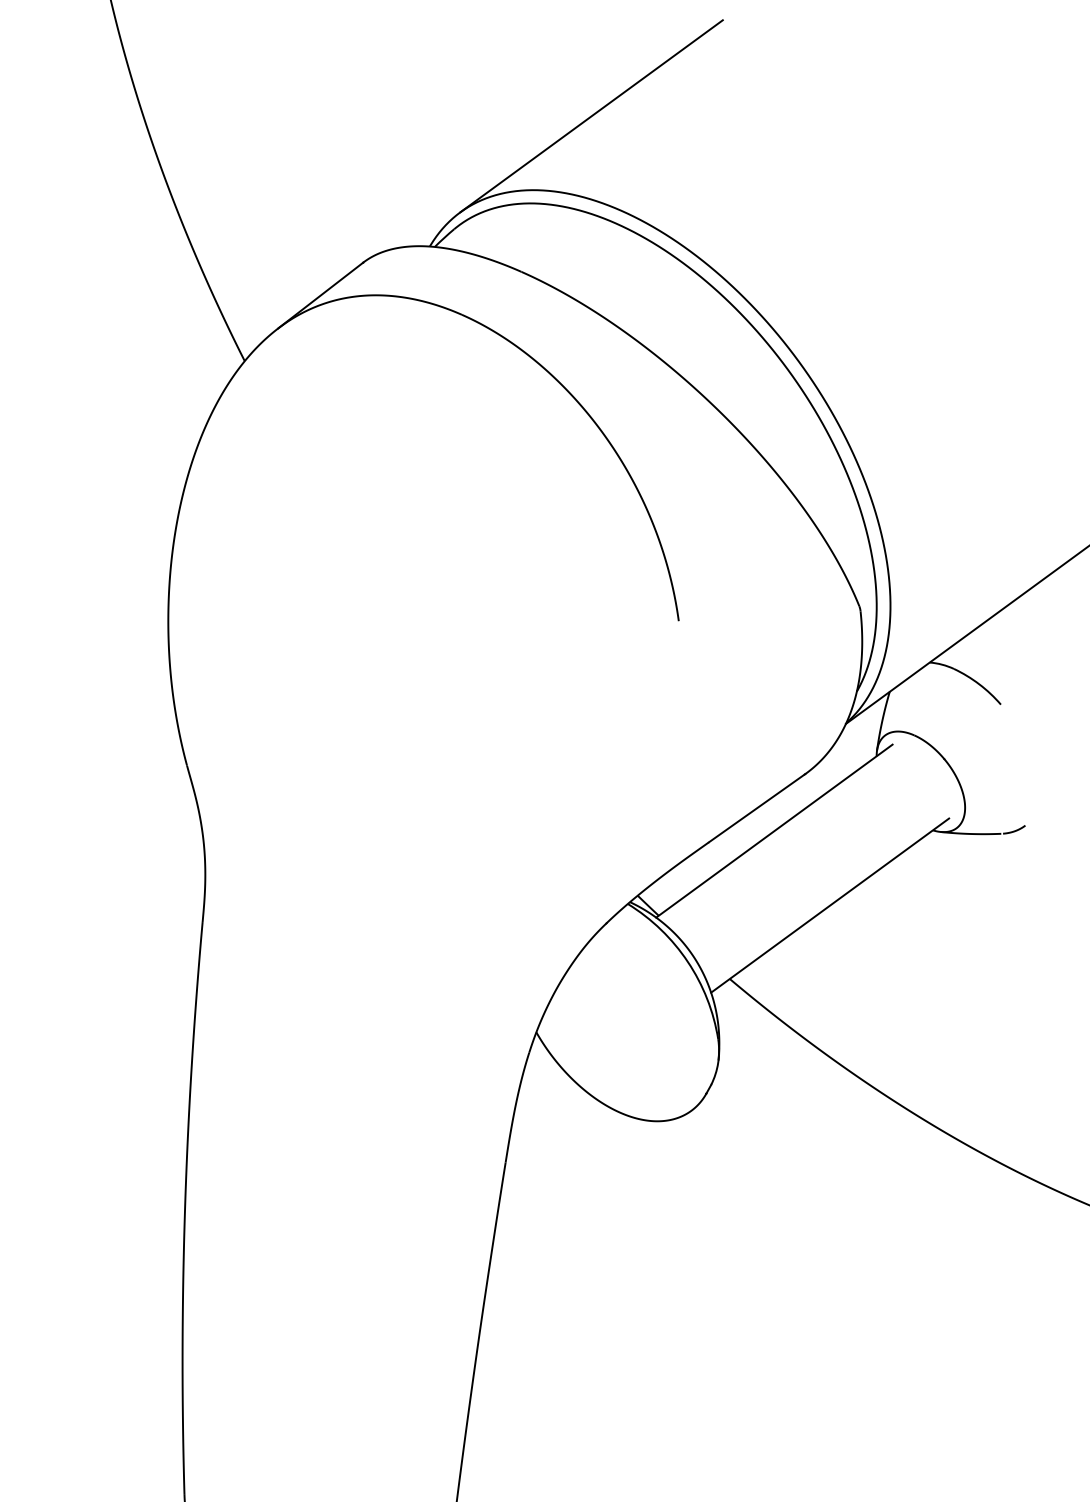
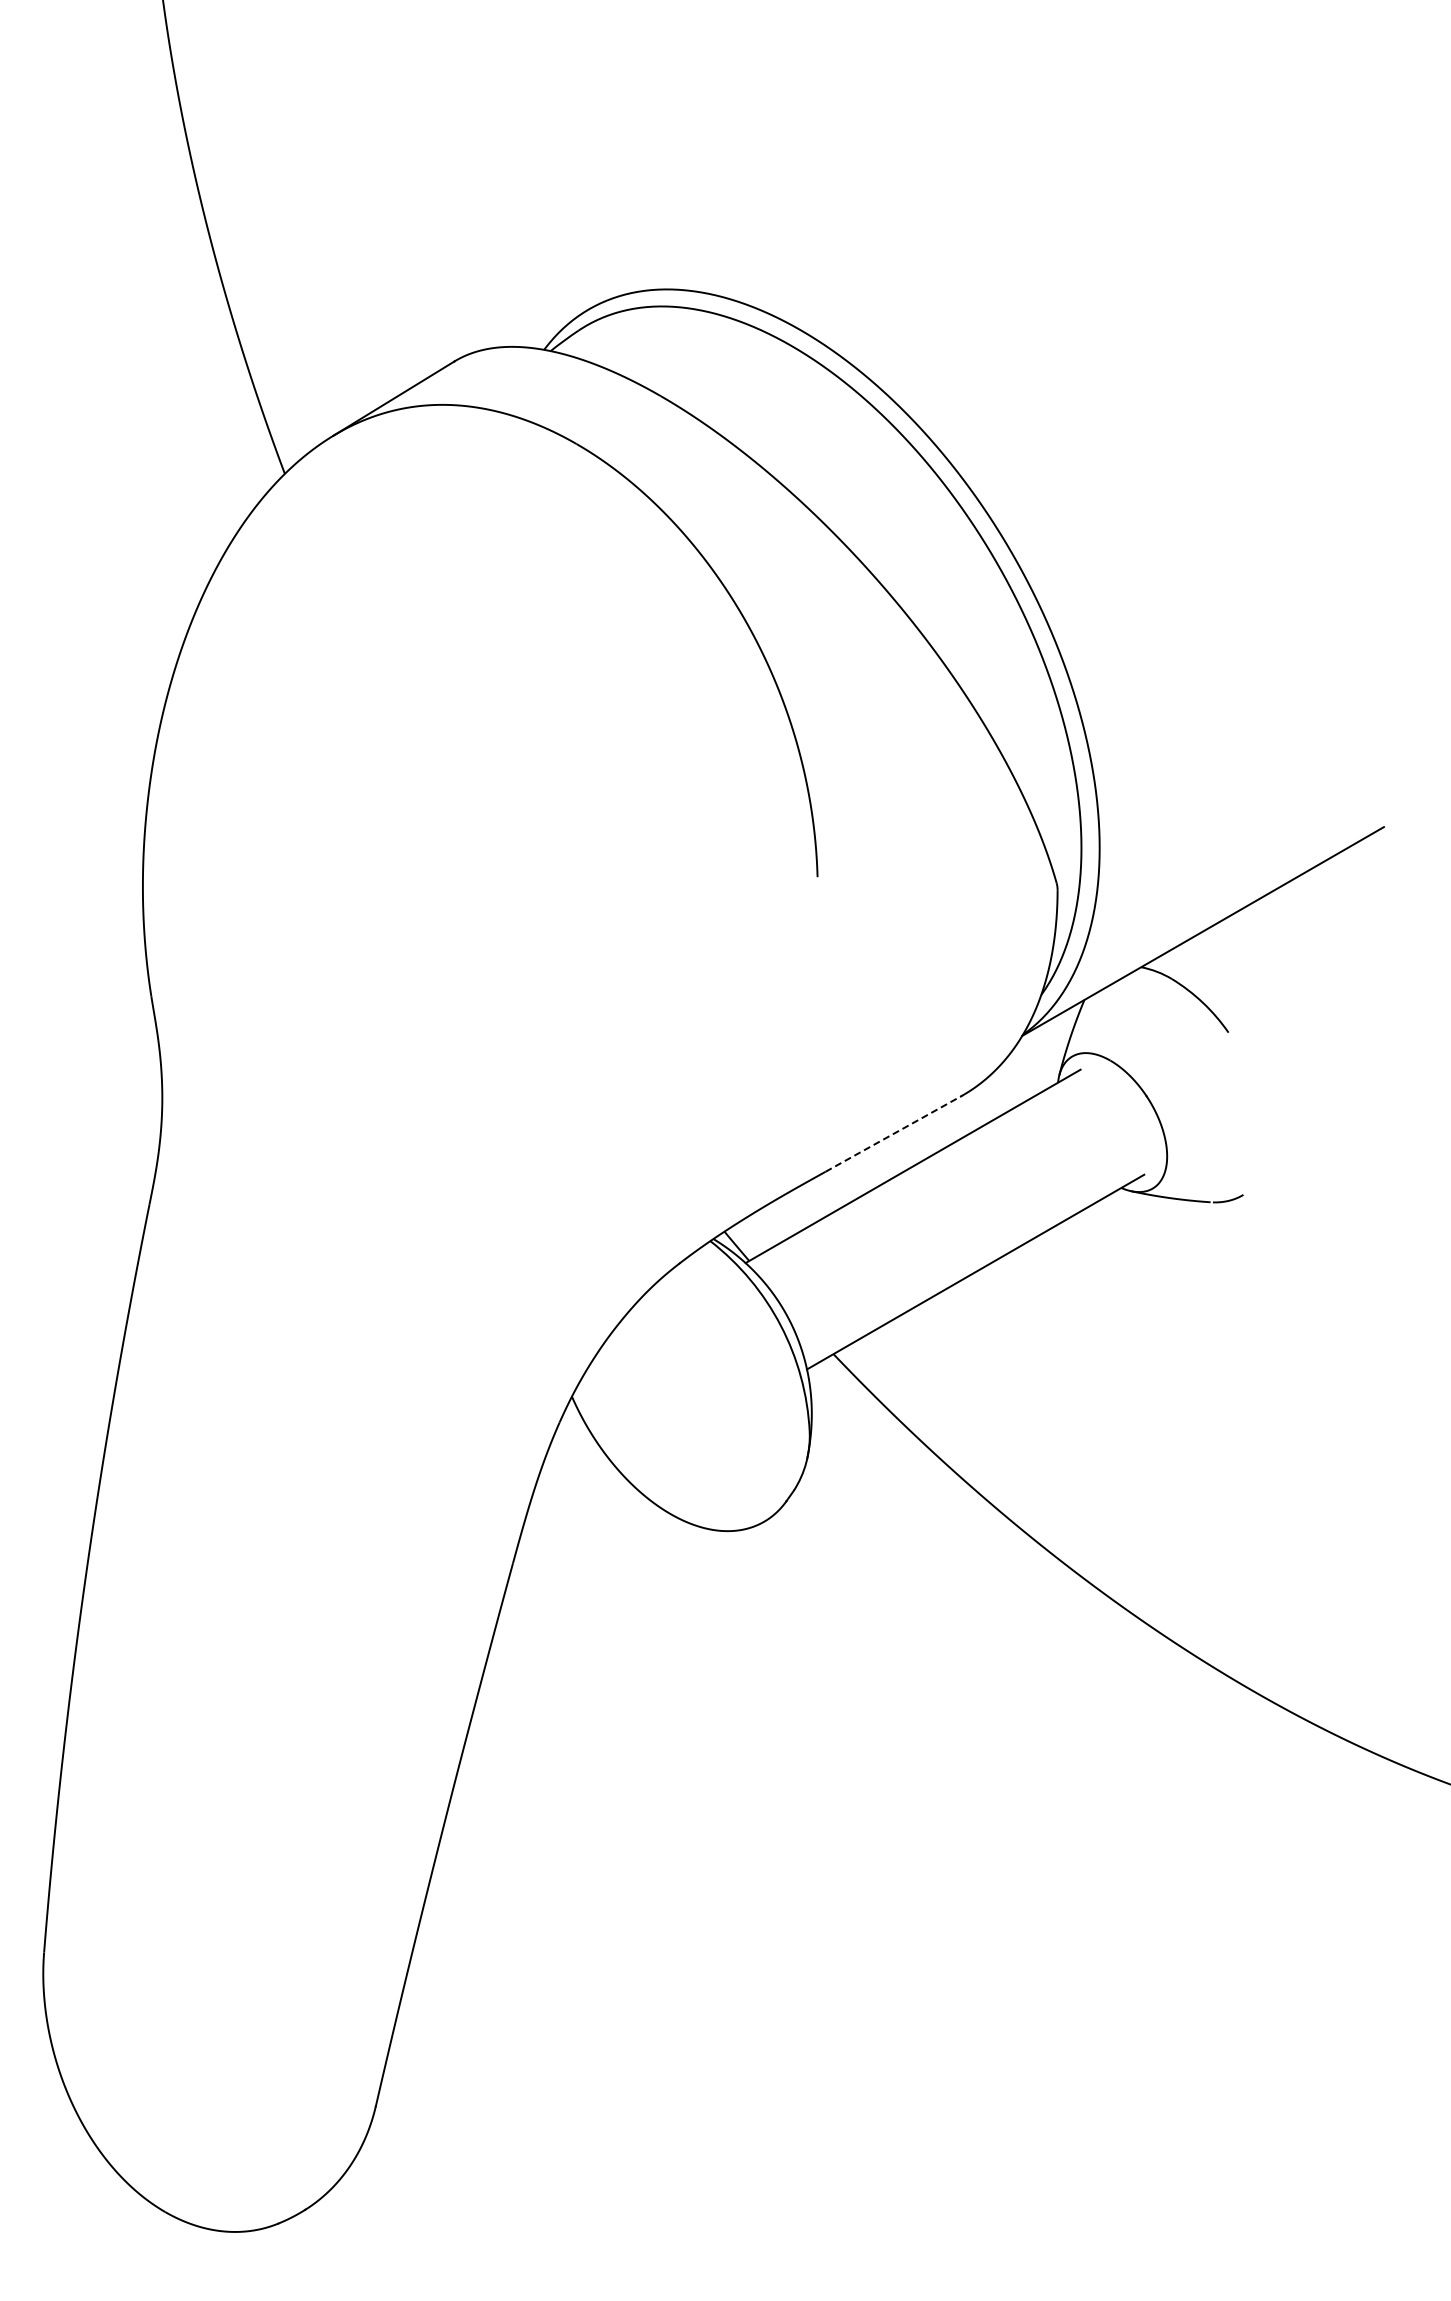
line: (591, 115) -> (775, 201), removed
line: (756, 807) -> (893, 1133), solid -> dashed

